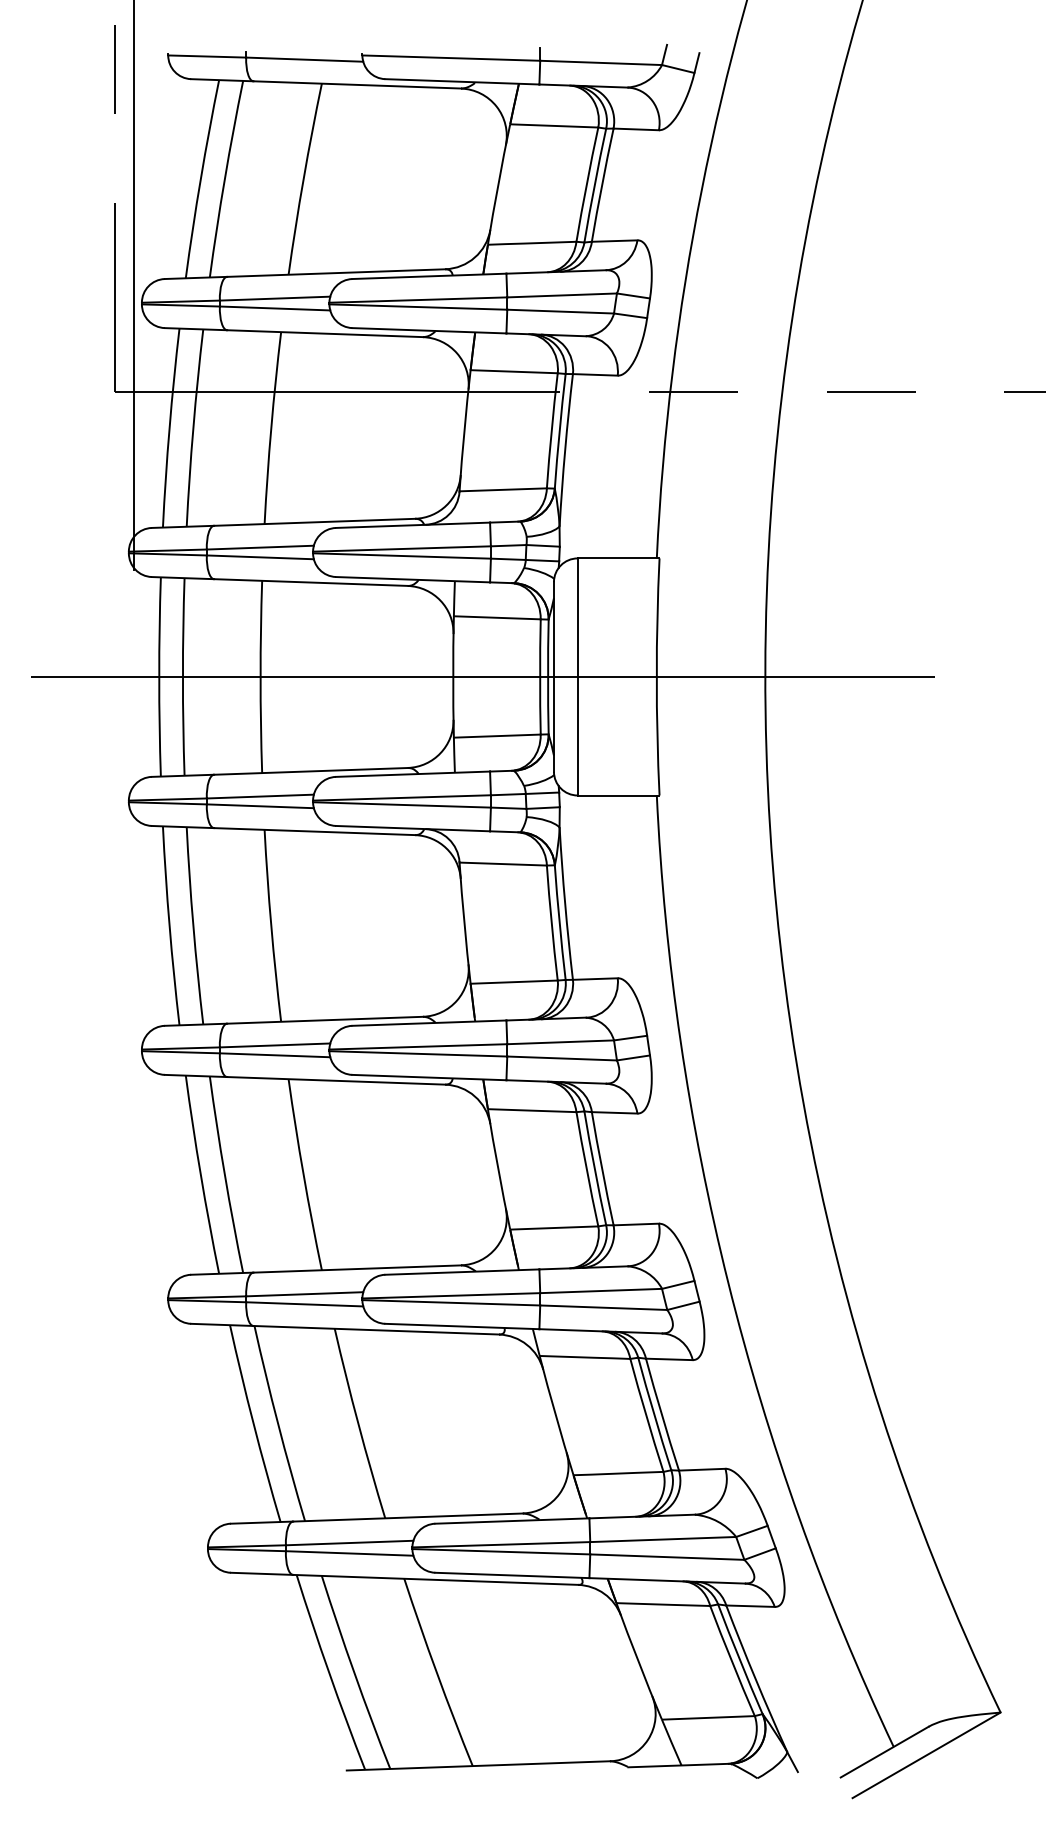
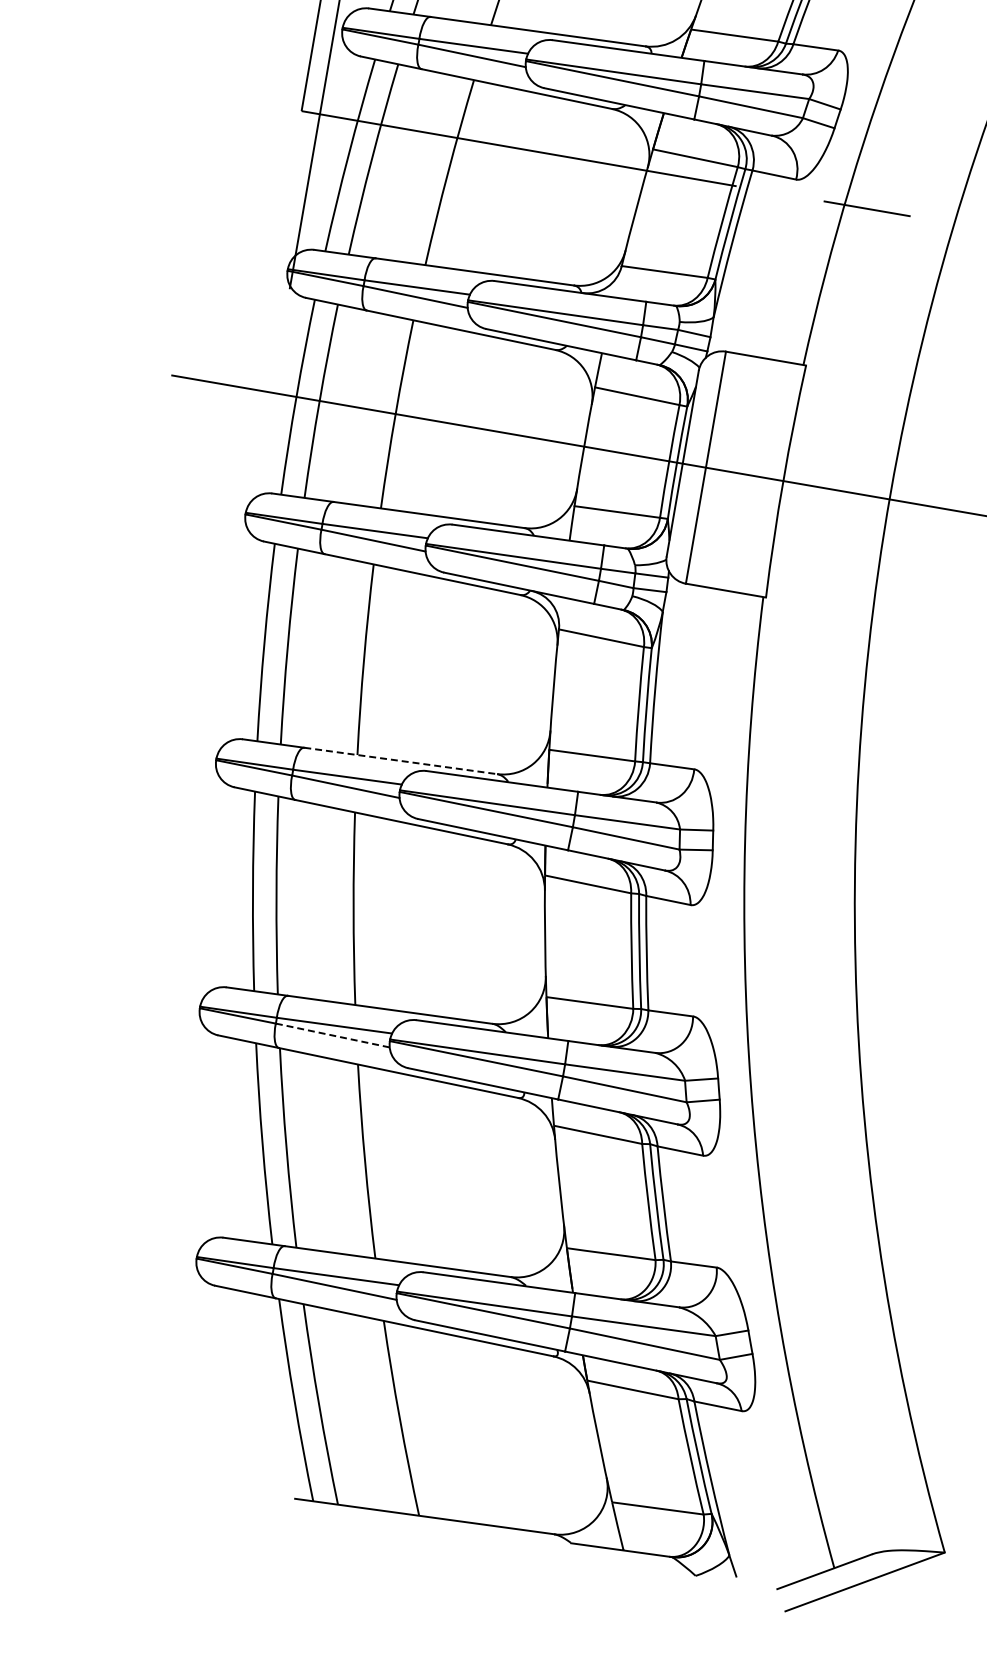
line: (325, 1020) -> (401, 761), solid -> dashed
line: (304, 1304) -> (332, 1035), solid -> dashed

